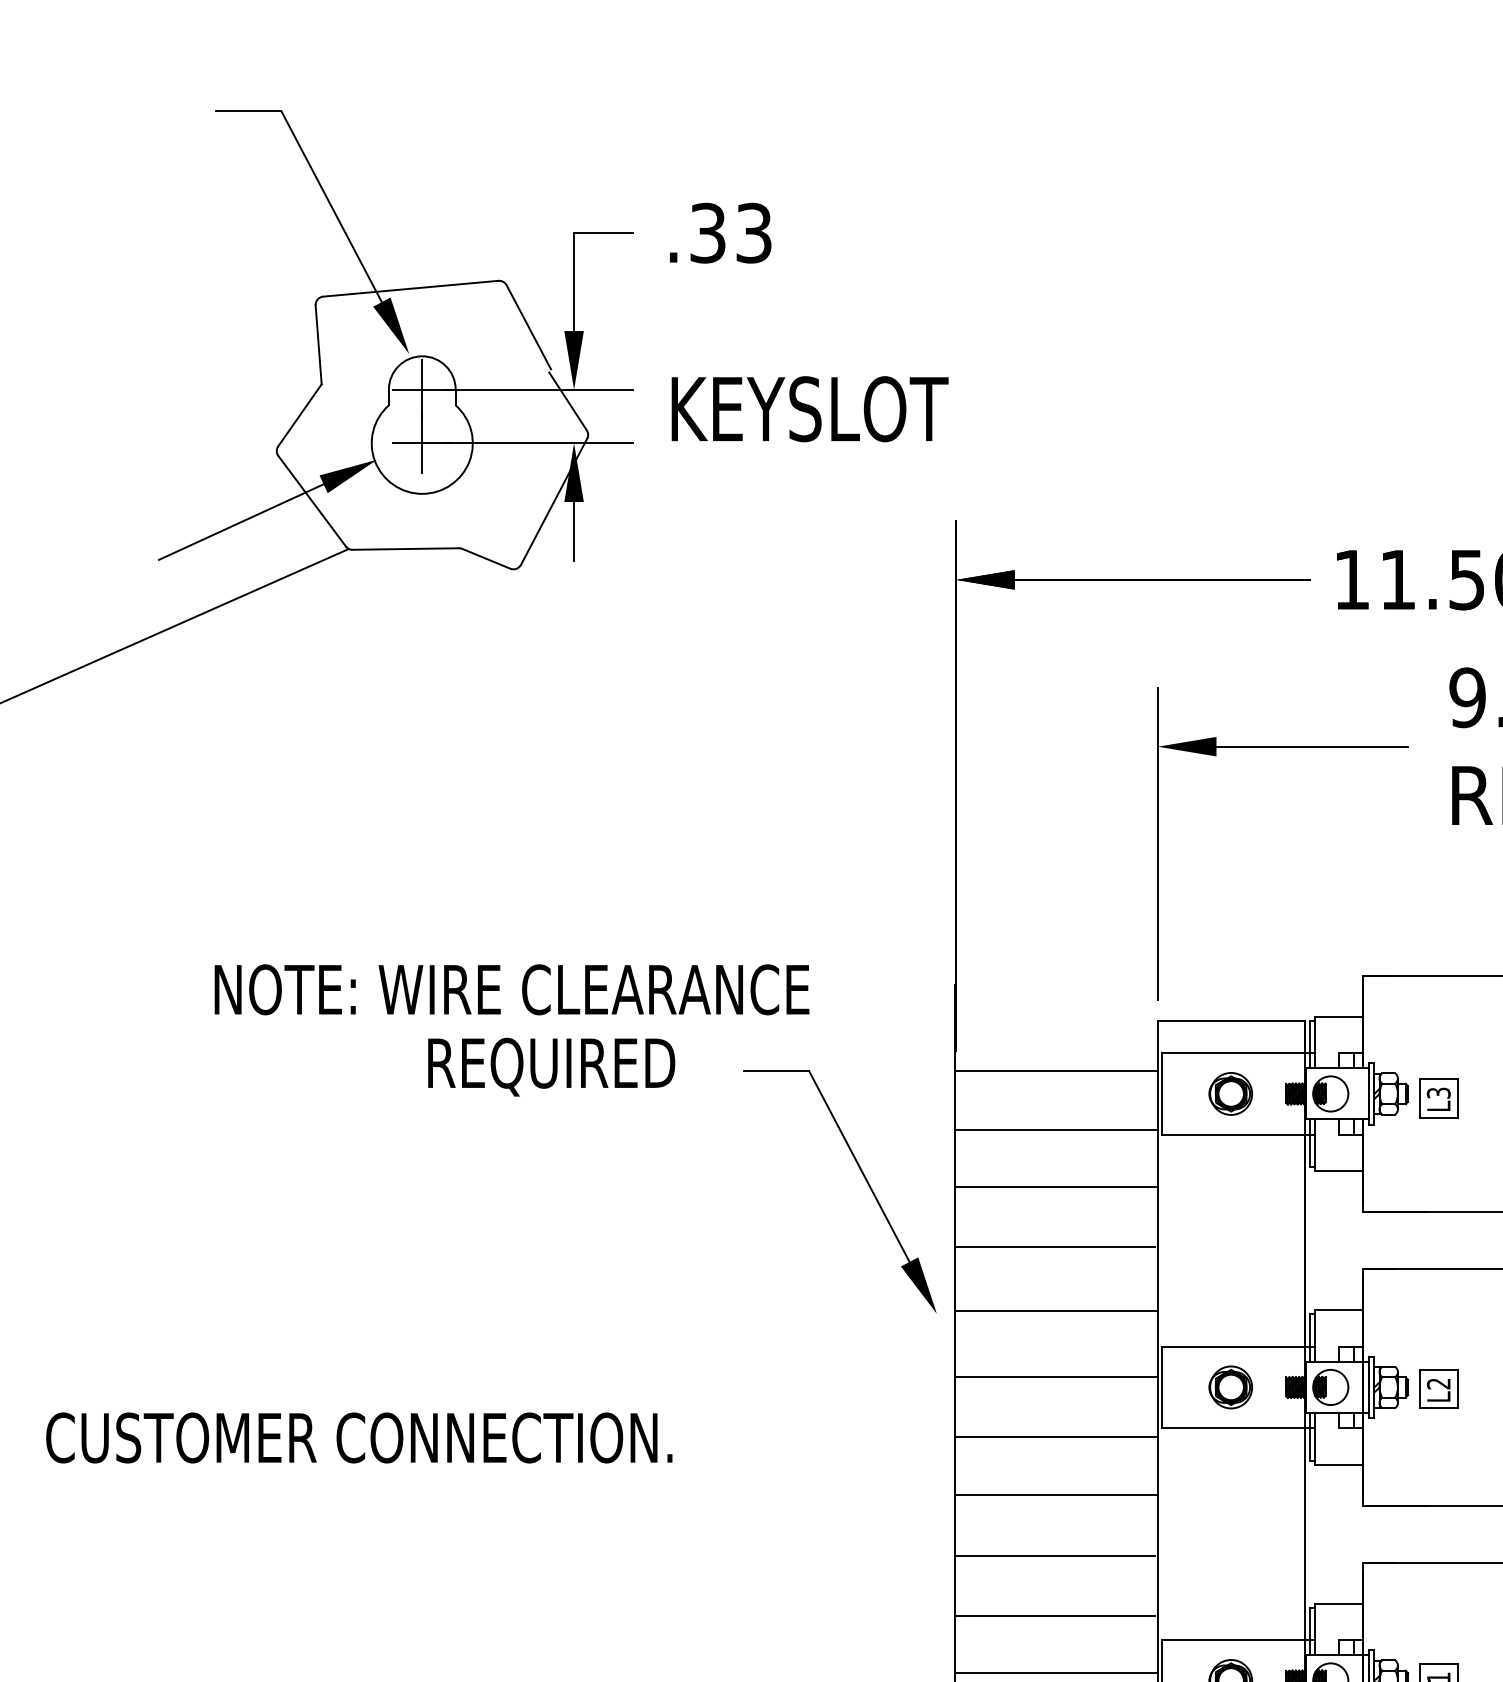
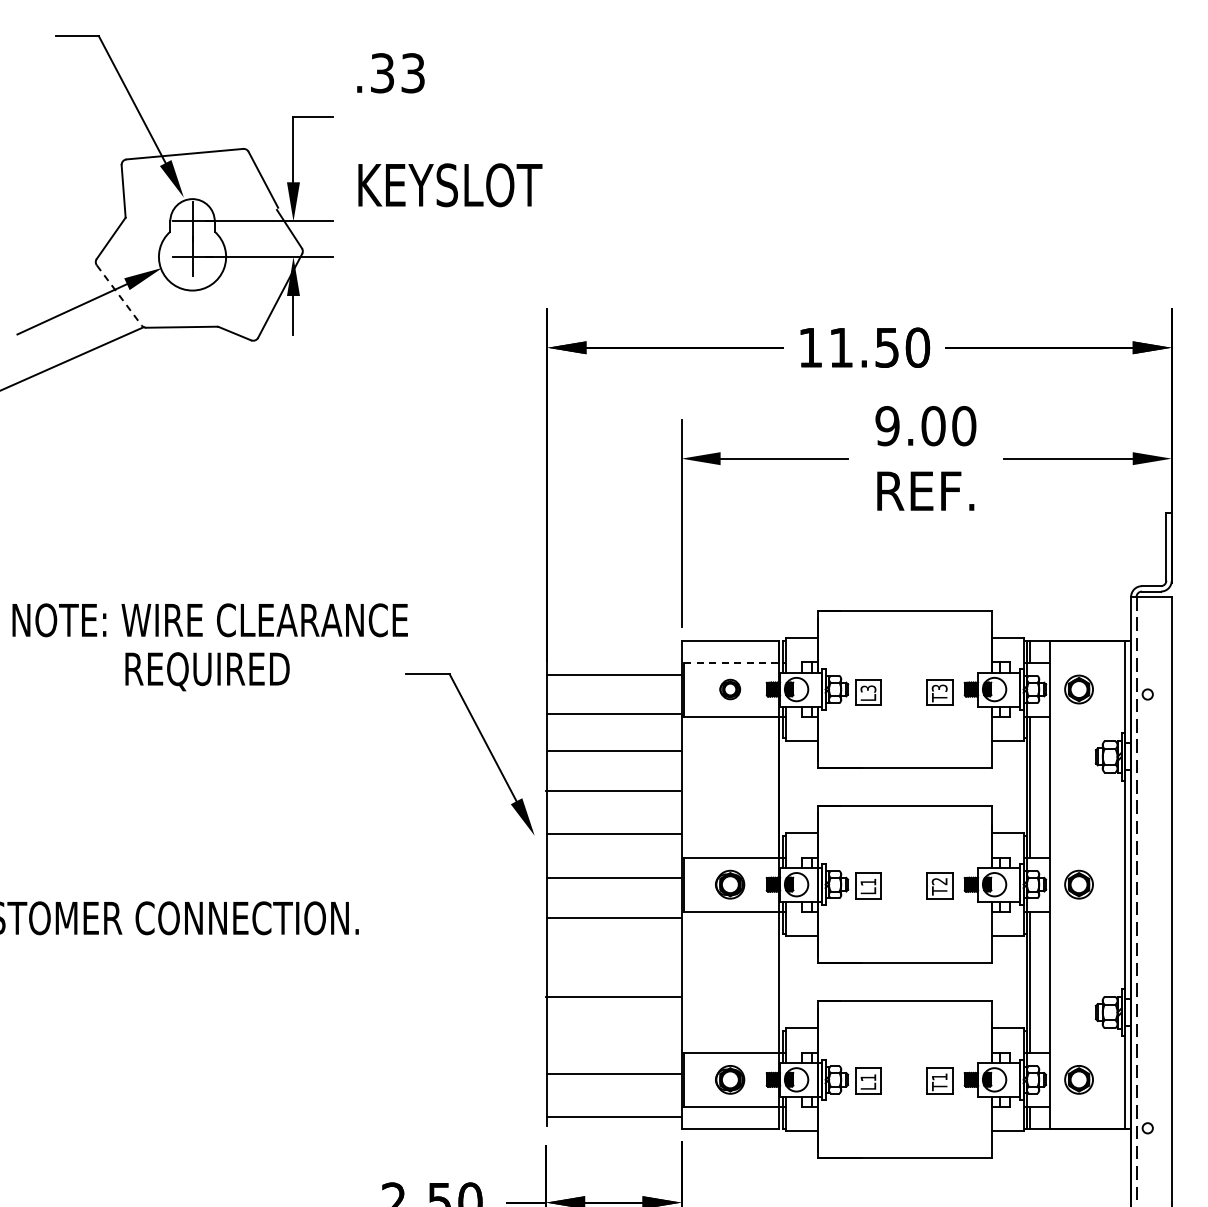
text: (720, 233) -> (390, 73), moved
text: (810, 409) -> (450, 185), moved
line: (312, 501) -> (119, 295), solid -> dashed
text: (510, 990) -> (209, 620), moved
line: (1238, 1053) -> (735, 662), solid -> dashed
text: (551, 1066) -> (207, 671), moved
part: (1231, 1093) -> (730, 689), size x0.7
text: (1438, 1382) -> (868, 881), L2 -> L1
line: (1055, 1493) -> (613, 955), removed
line: (1053, 1615) -> (612, 1036), removed

